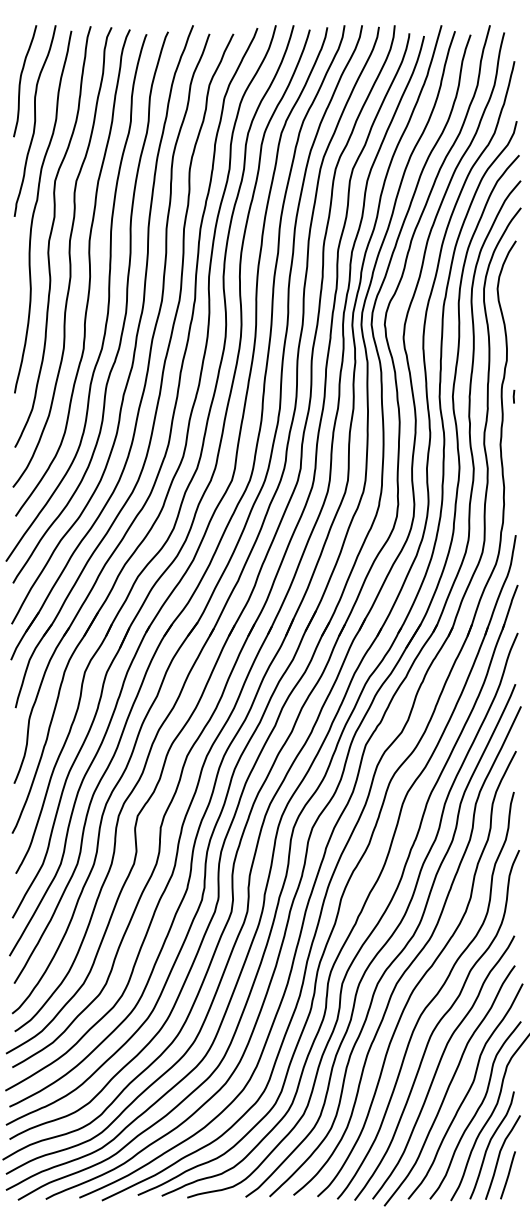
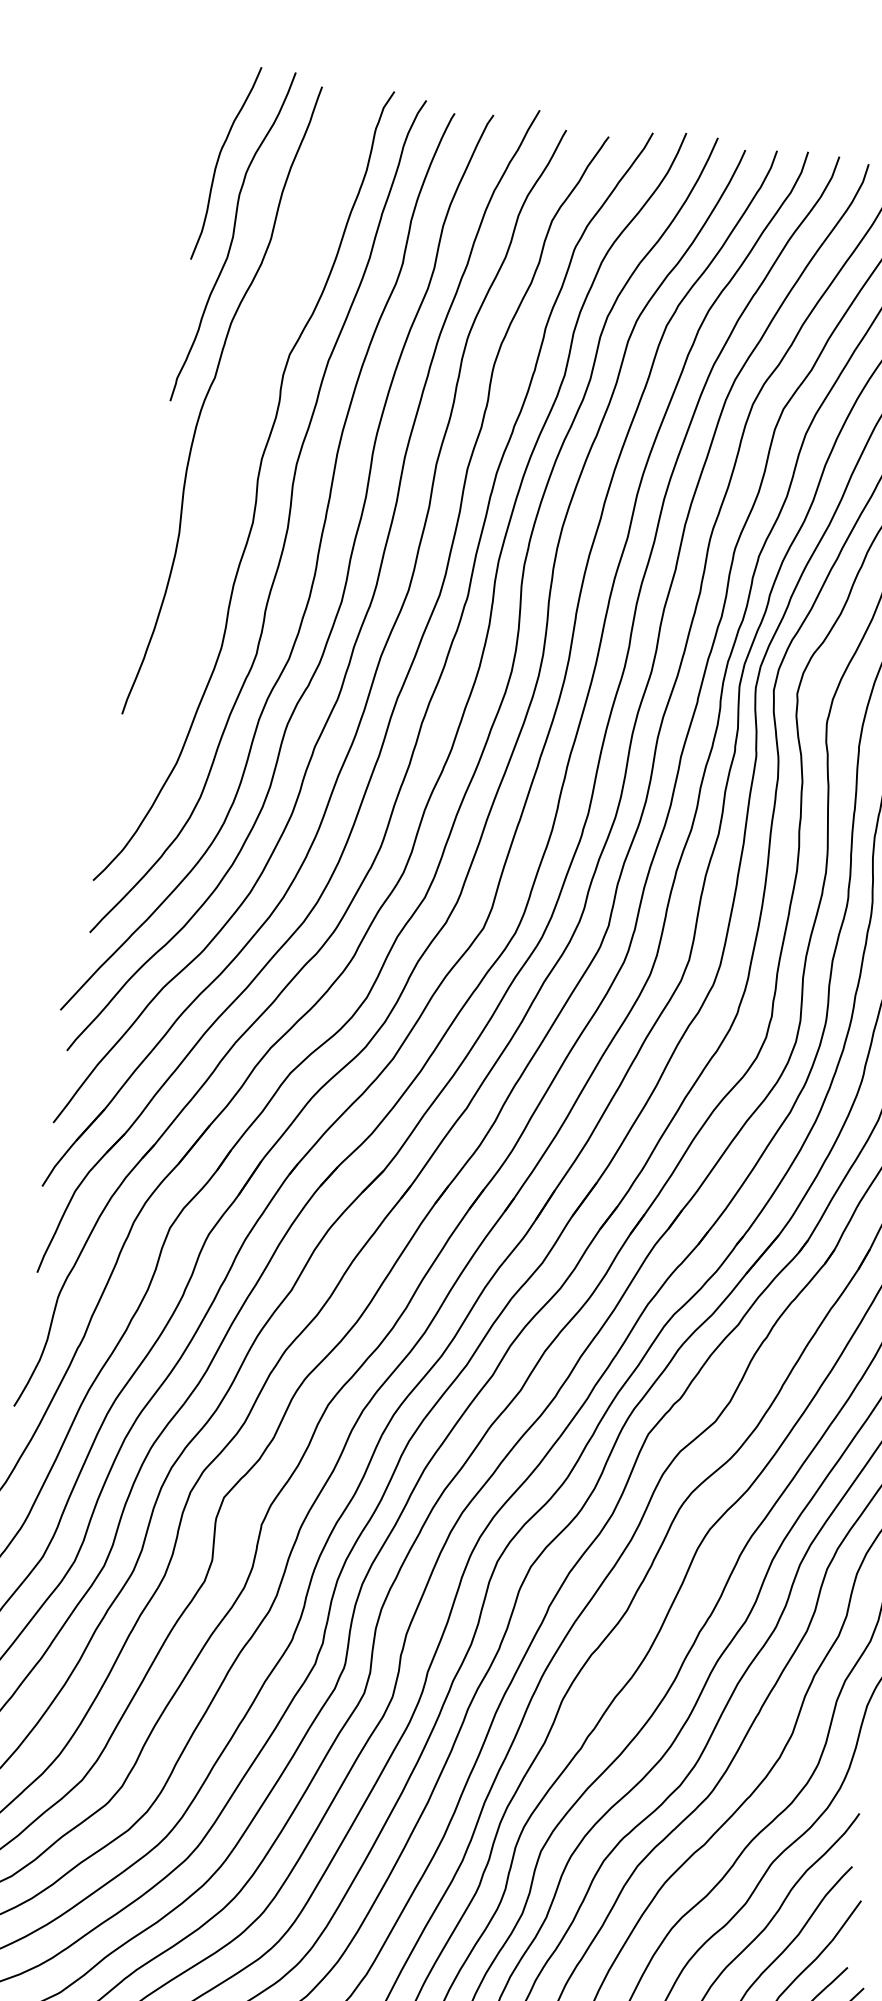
curve: (51, 236) -> (230, 446), removed

